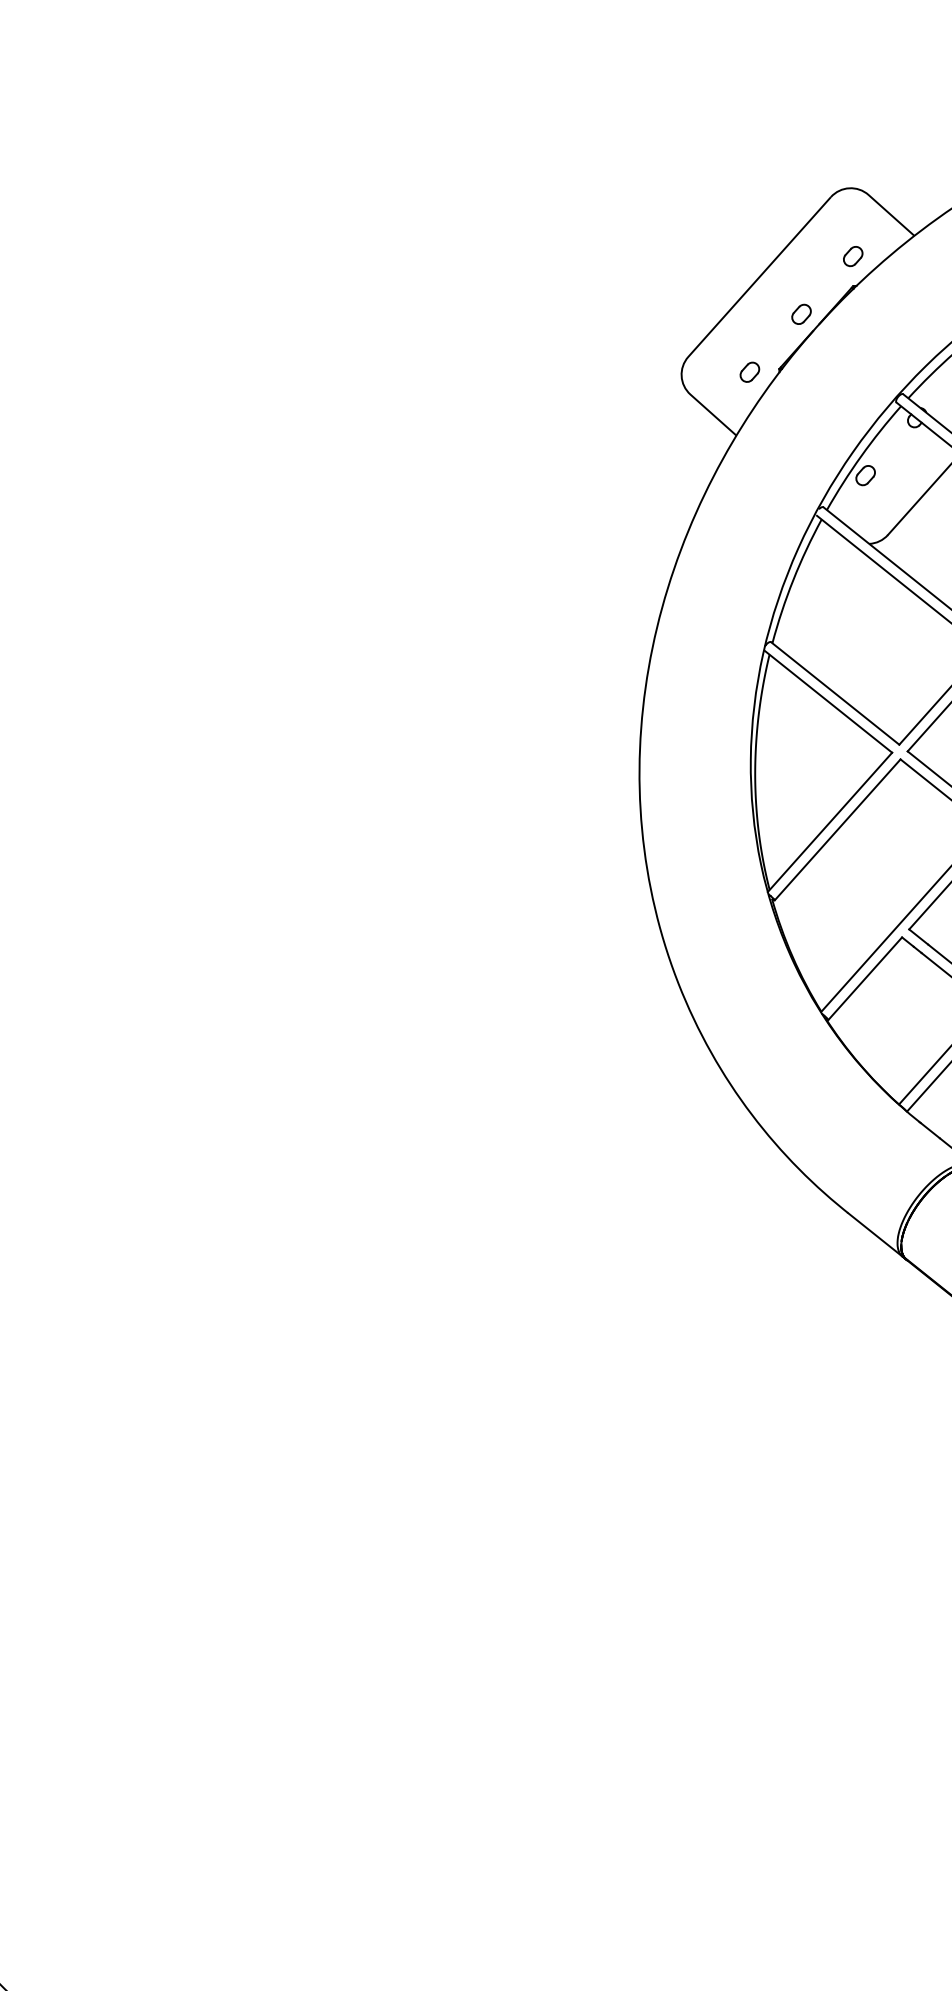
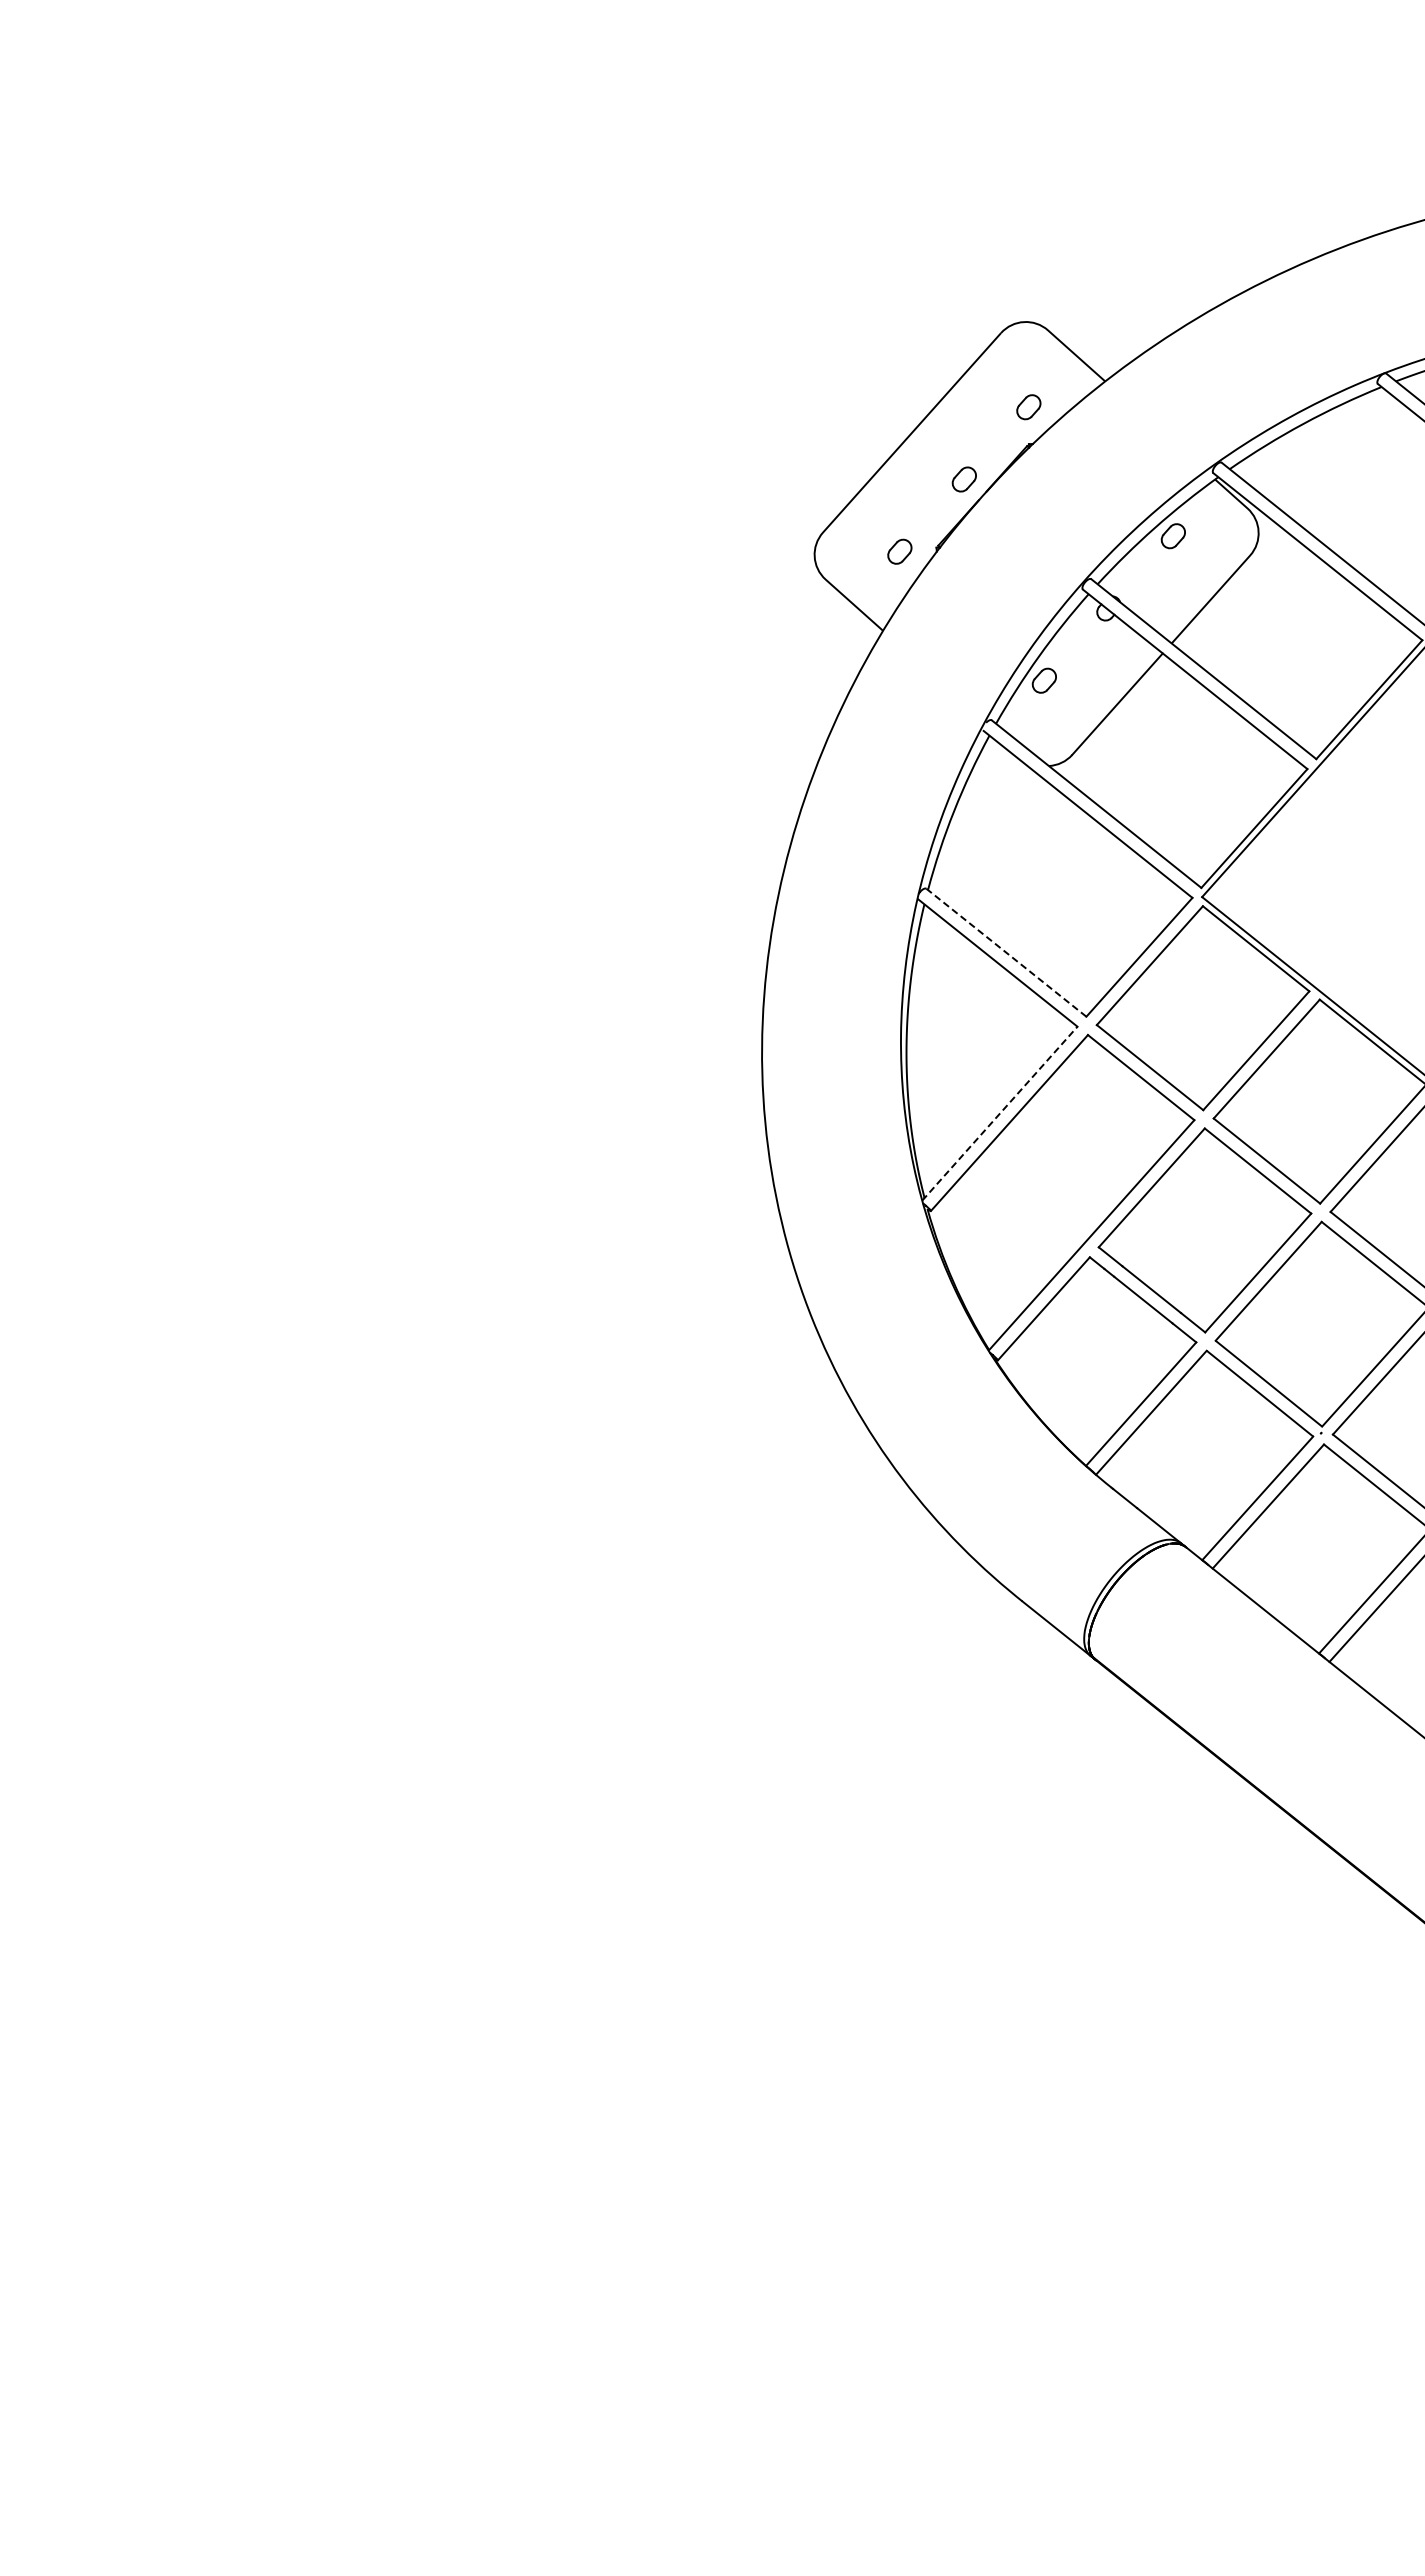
line: (835, 693) -> (1006, 952), solid -> dashed
line: (829, 822) -> (999, 1113), solid -> dashed

